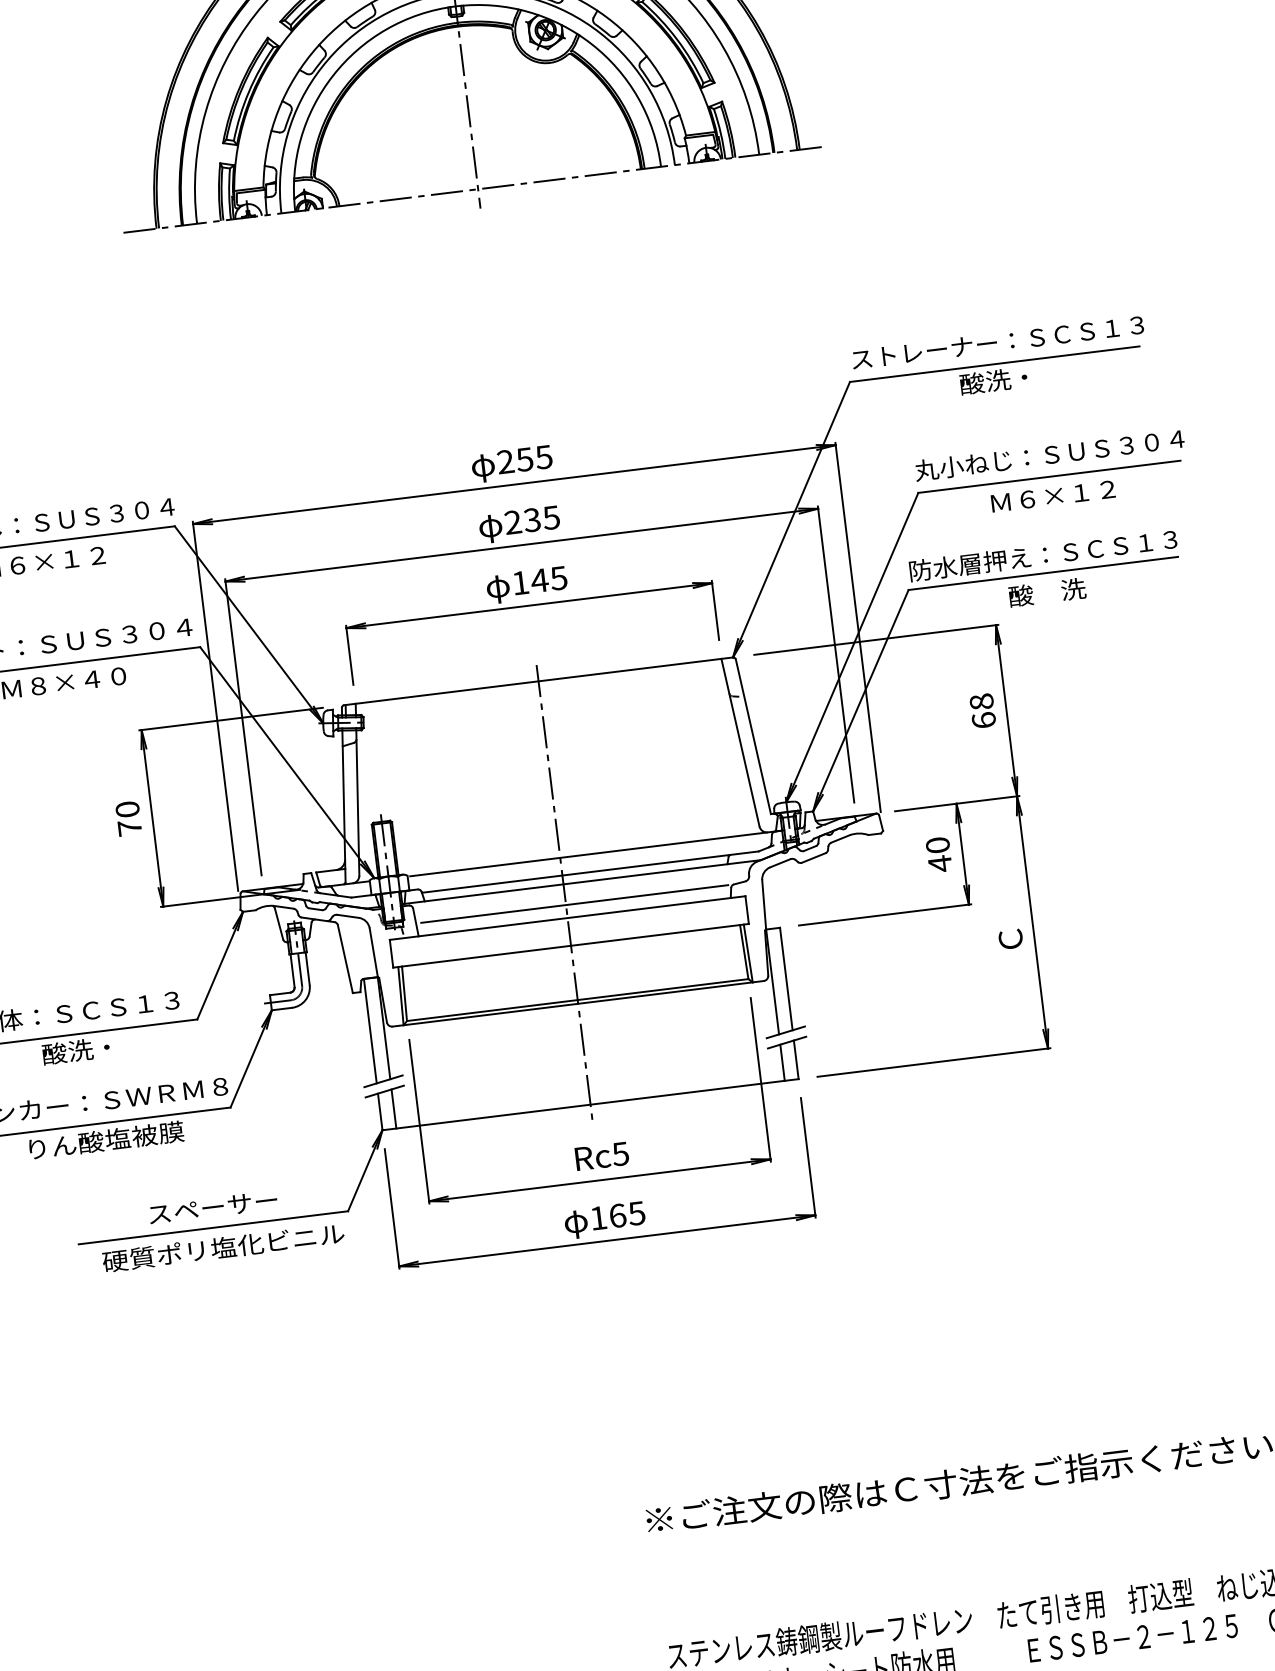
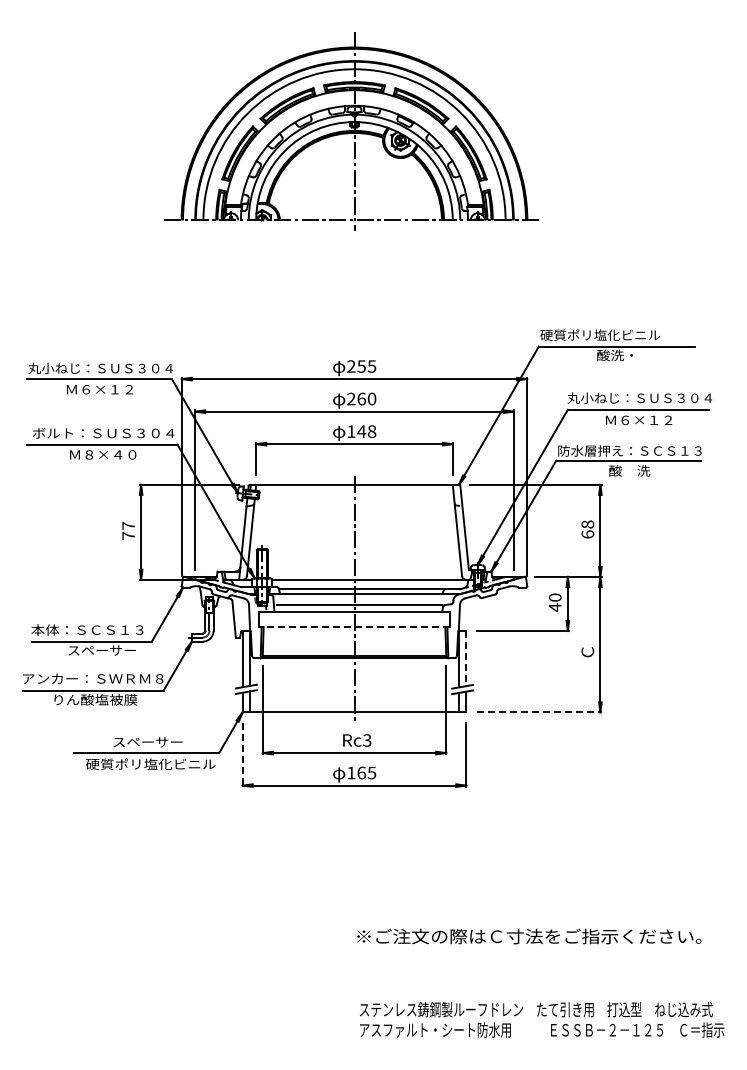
text: (995, 341) -> (618, 334), ストレーナー：ＳＣＳ１３ -> 硬質ポリ塩化ビニル
text: (541, 517) -> (366, 398), 235 -> 260
text: (558, 578) -> (371, 431), 145 -> 148
text: (127, 808) -> (128, 525), 70 -> 77
line: (571, 946) -> (354, 627), solid -> dashed
line: (786, 978) -> (466, 658), solid -> dashed
text: (105, 1047) -> (101, 650), 酸洗・ -> スペーサー
line: (934, 1062) -> (539, 712), solid -> dashed
text: (621, 1153) -> (367, 740), Rc5 -> Rc3
line: (392, 1210) -> (242, 755), solid -> dashed

